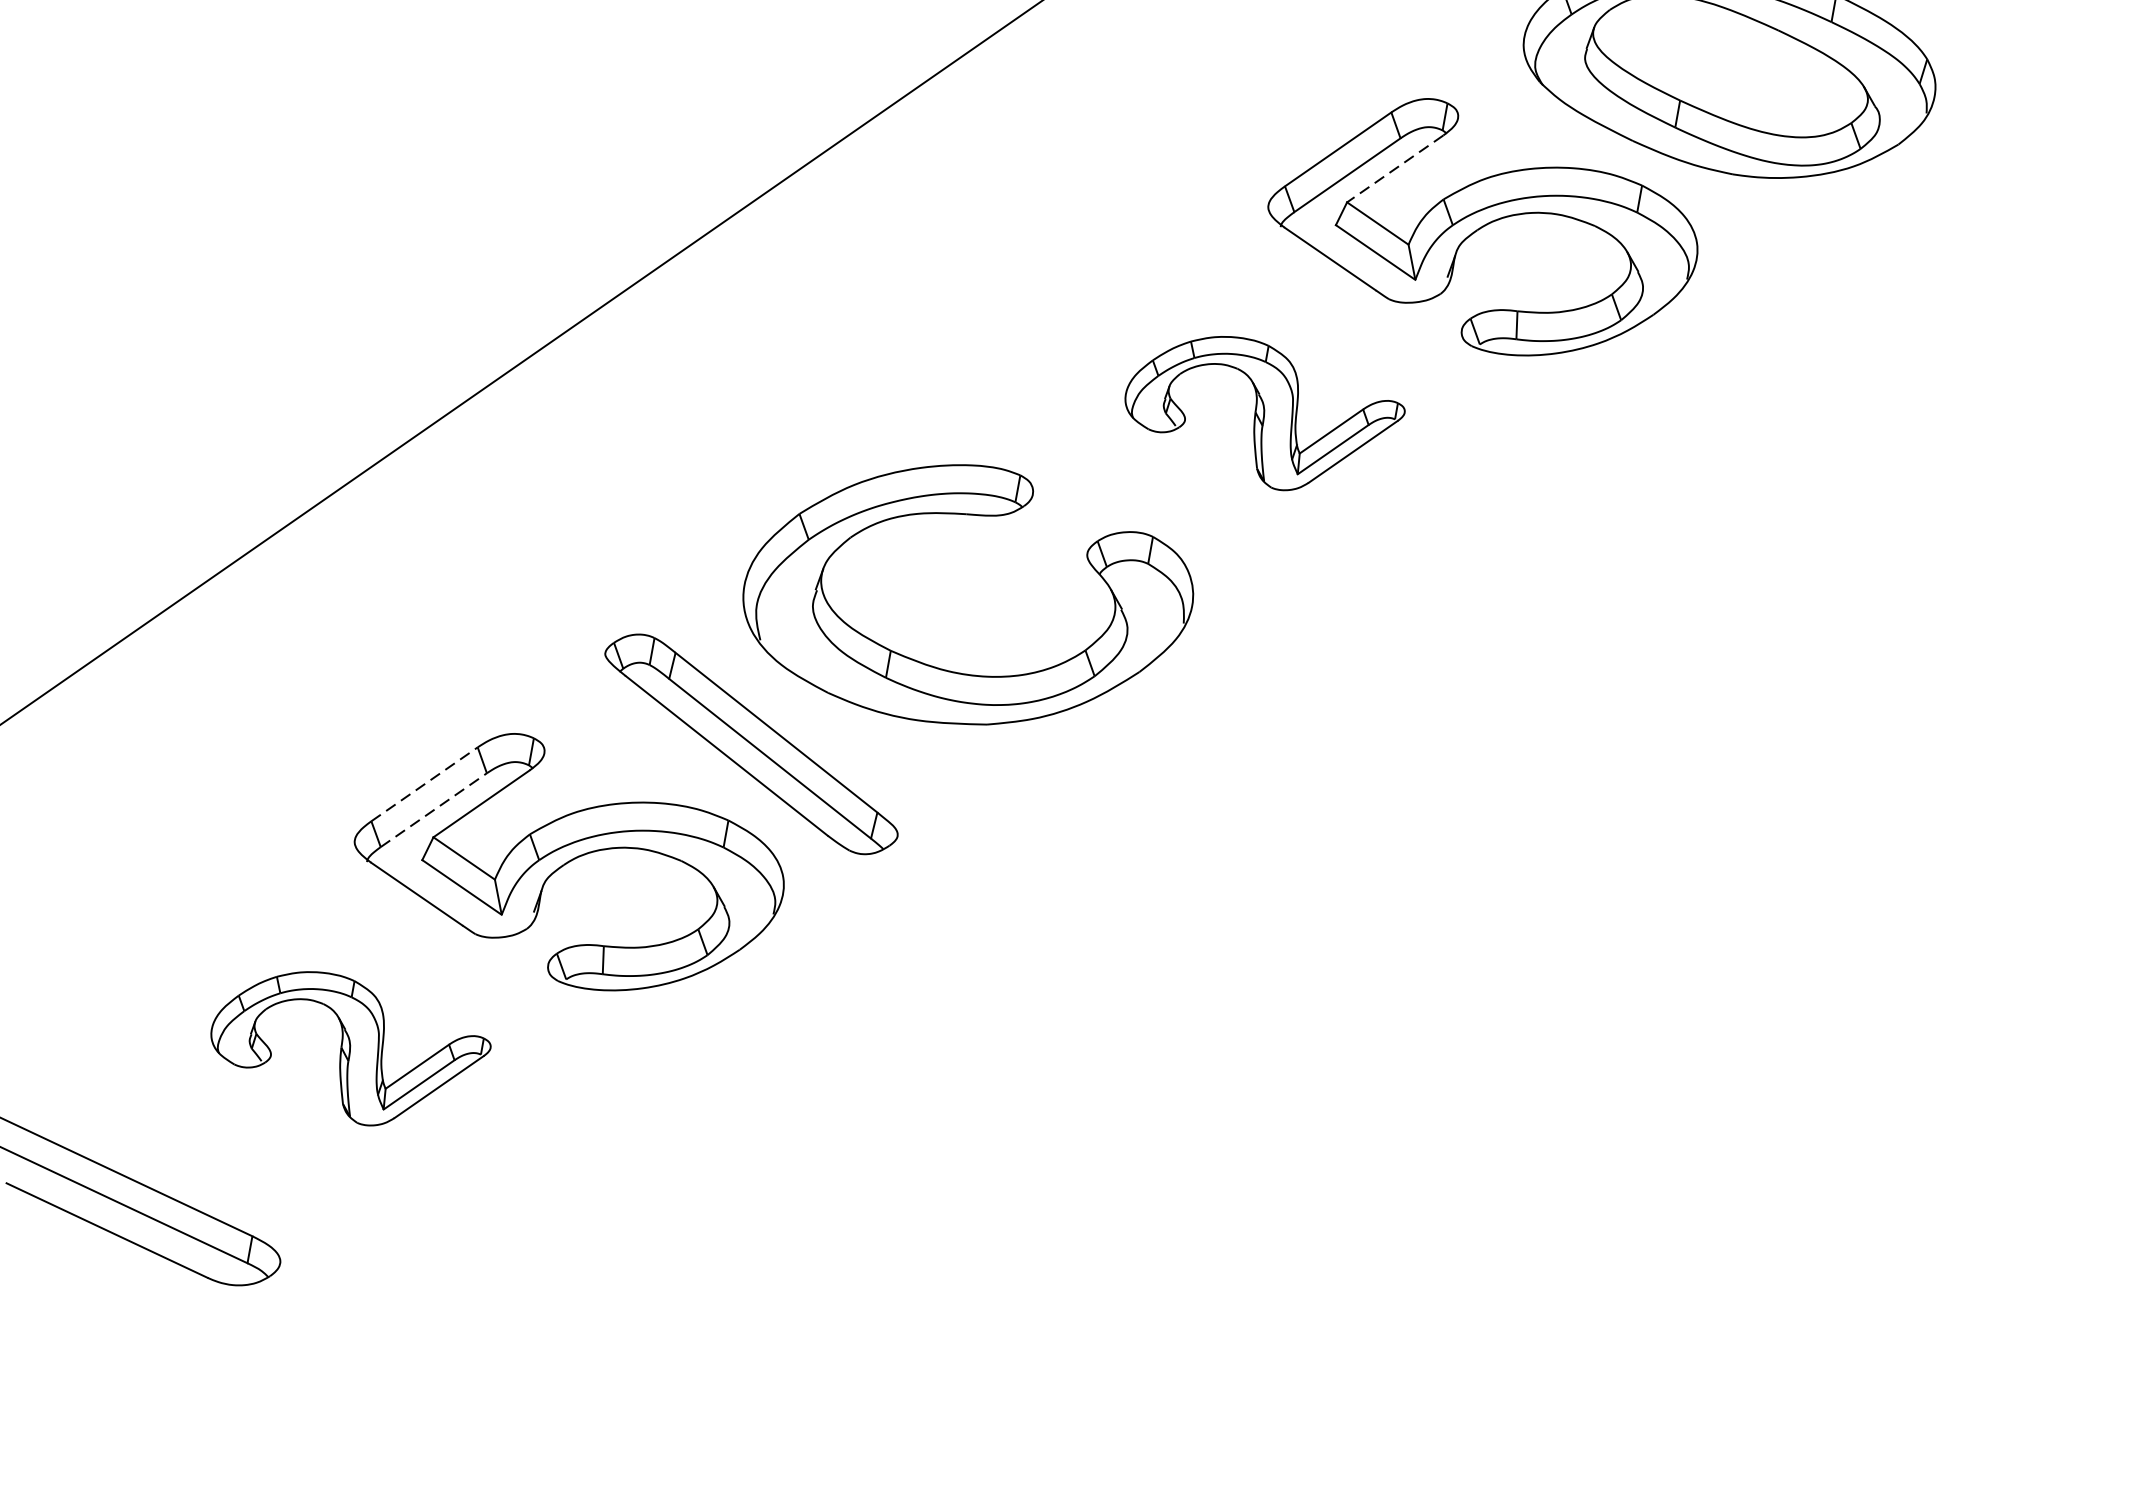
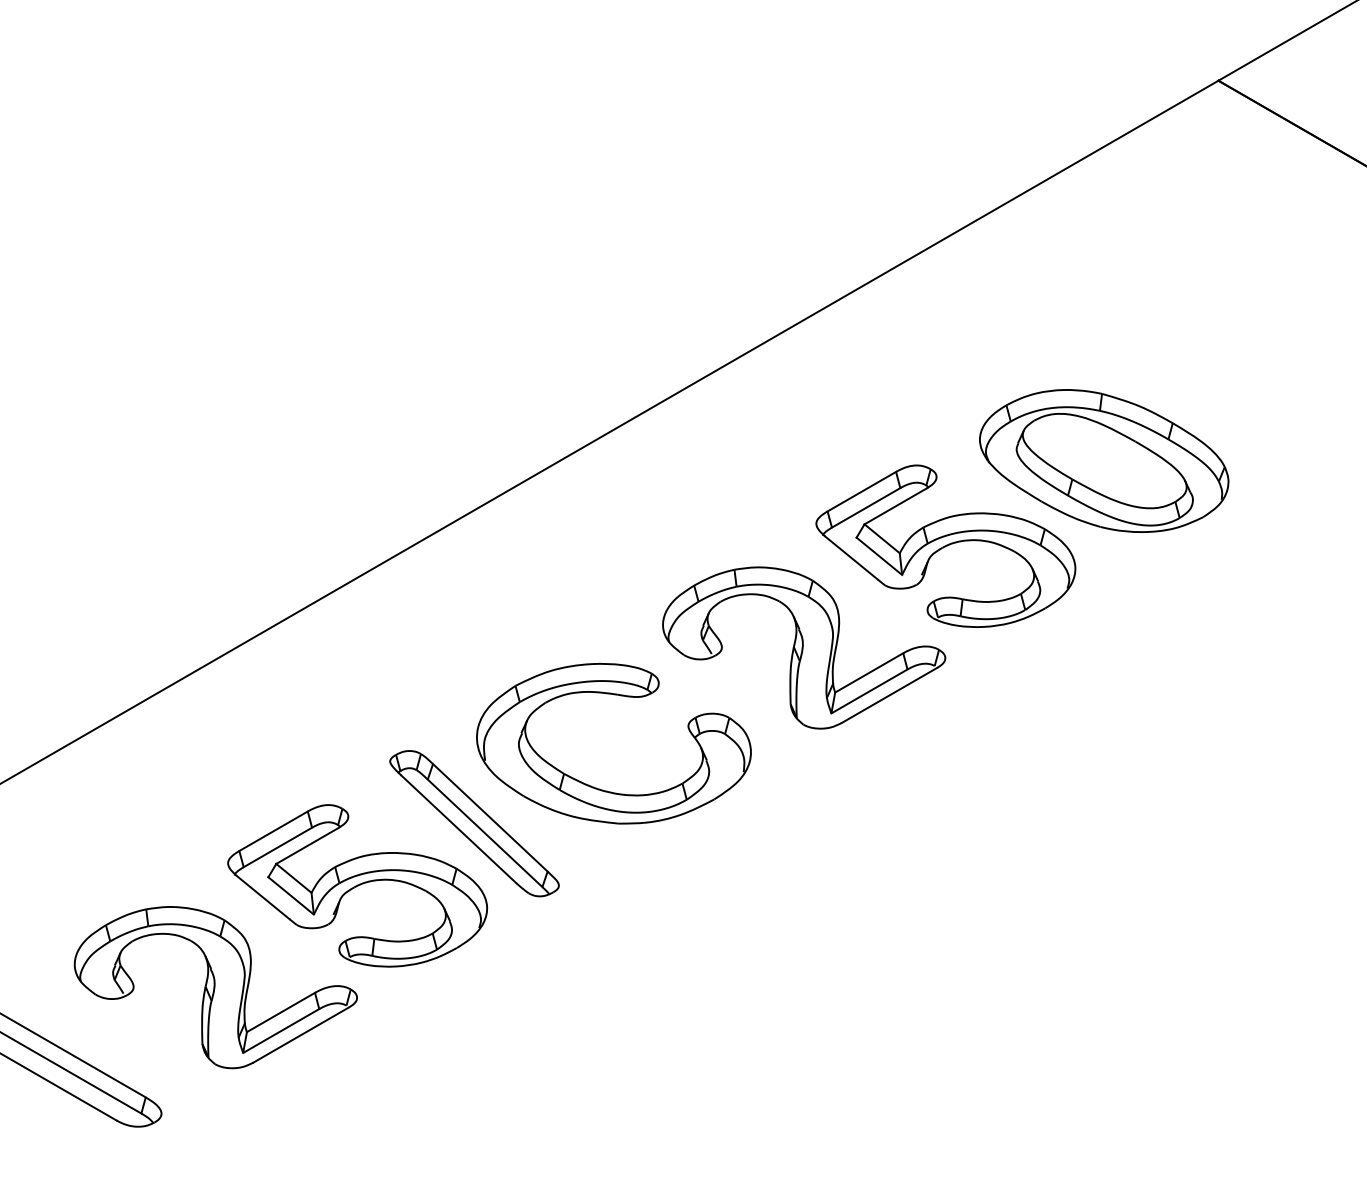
line: (1395, 169) -> (895, 506), dashed -> solid
part: (1265, 411) -> (804, 647), size x1.67
line: (424, 784) -> (273, 831), dashed -> solid
line: (434, 810) -> (278, 847), dashed -> solid
part: (351, 1047) -> (215, 987), size x1.67

